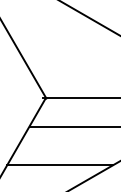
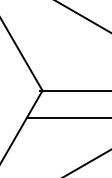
line: (59, 165) -> (55, 153), removed

